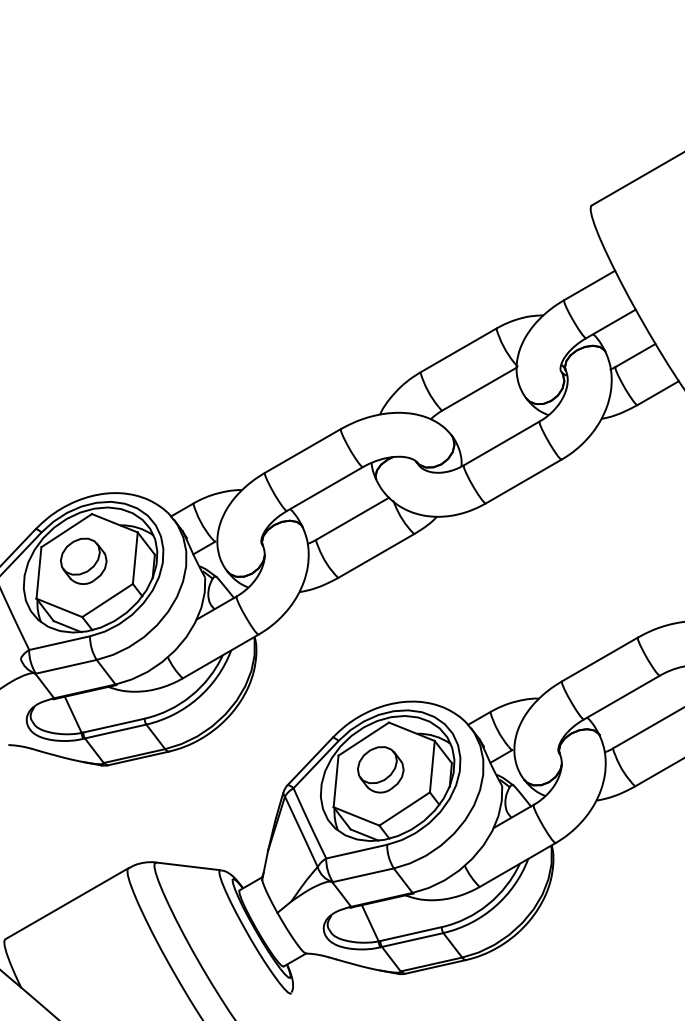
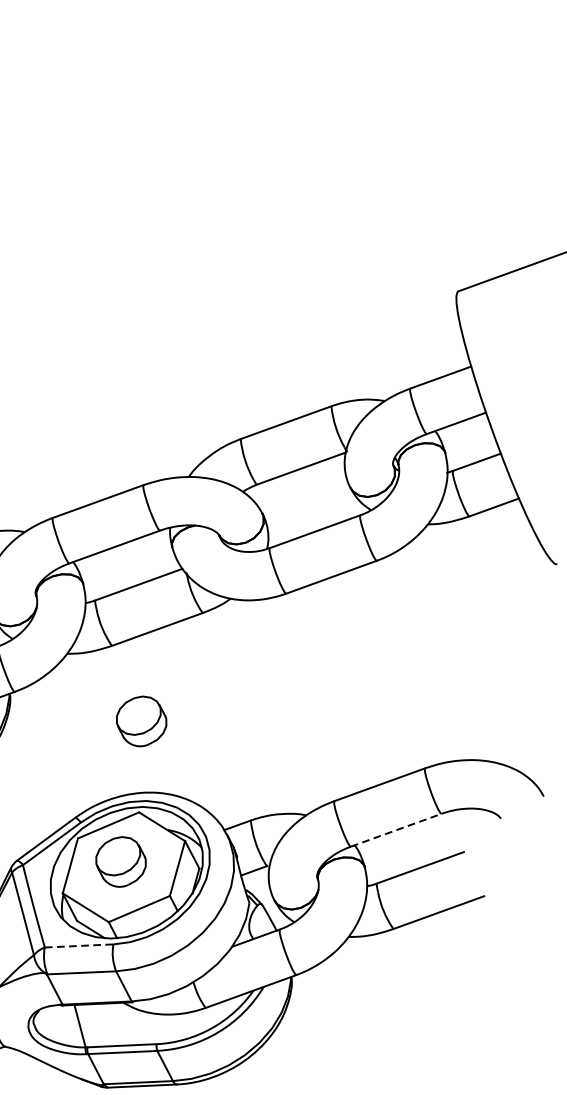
part: (376, 640) -> (141, 721), added
line: (621, 697) -> (395, 830), solid -> dashed
line: (357, 851) -> (80, 945), solid -> dashed

